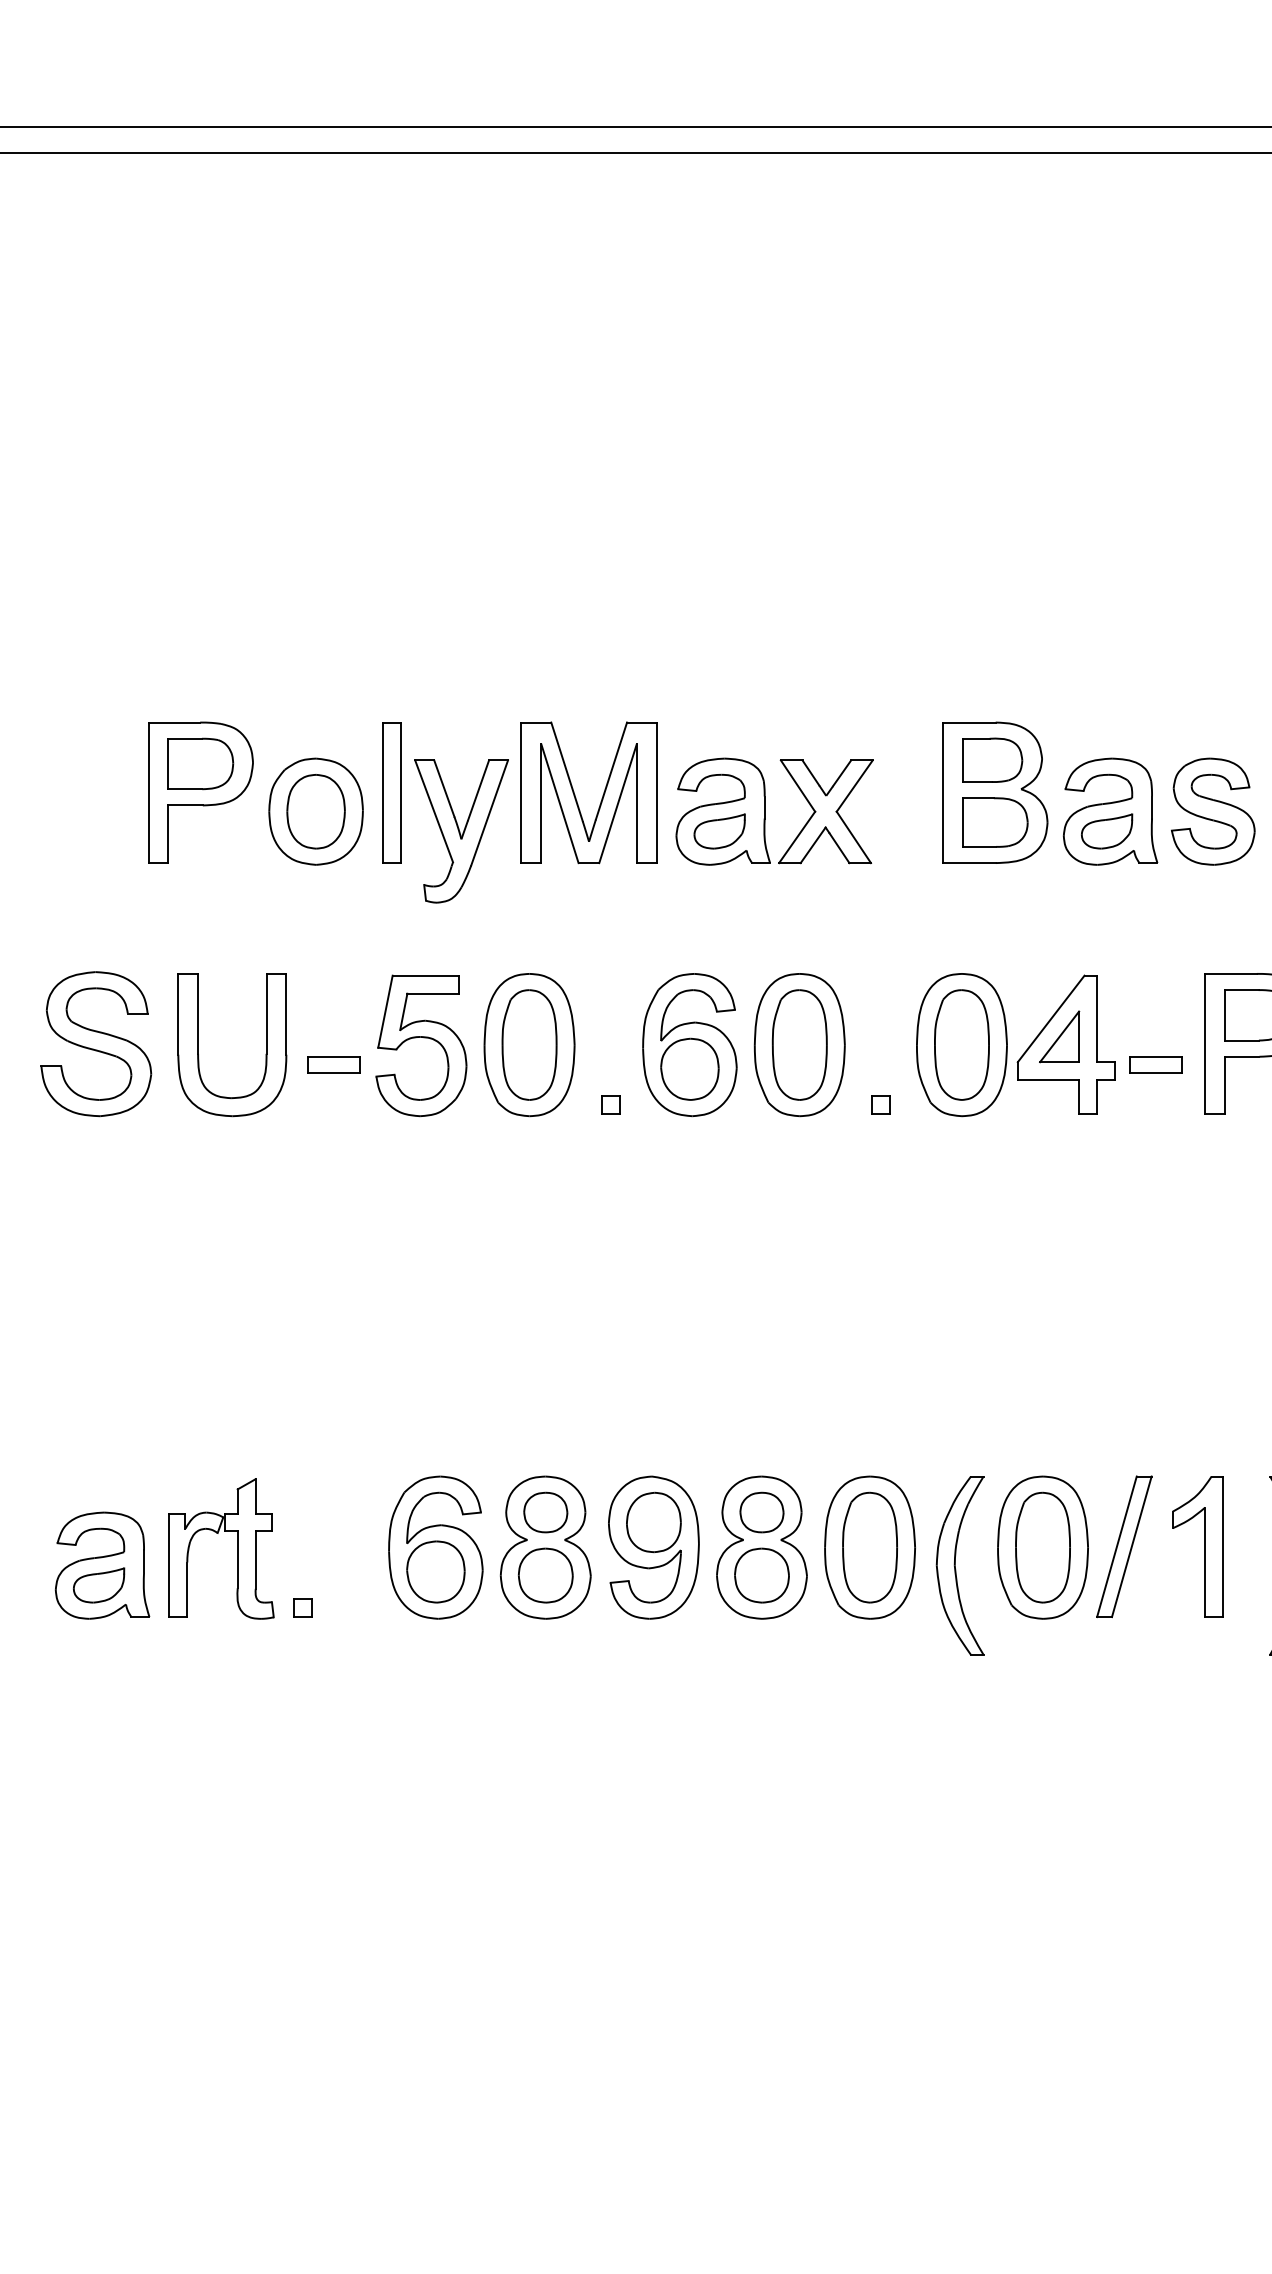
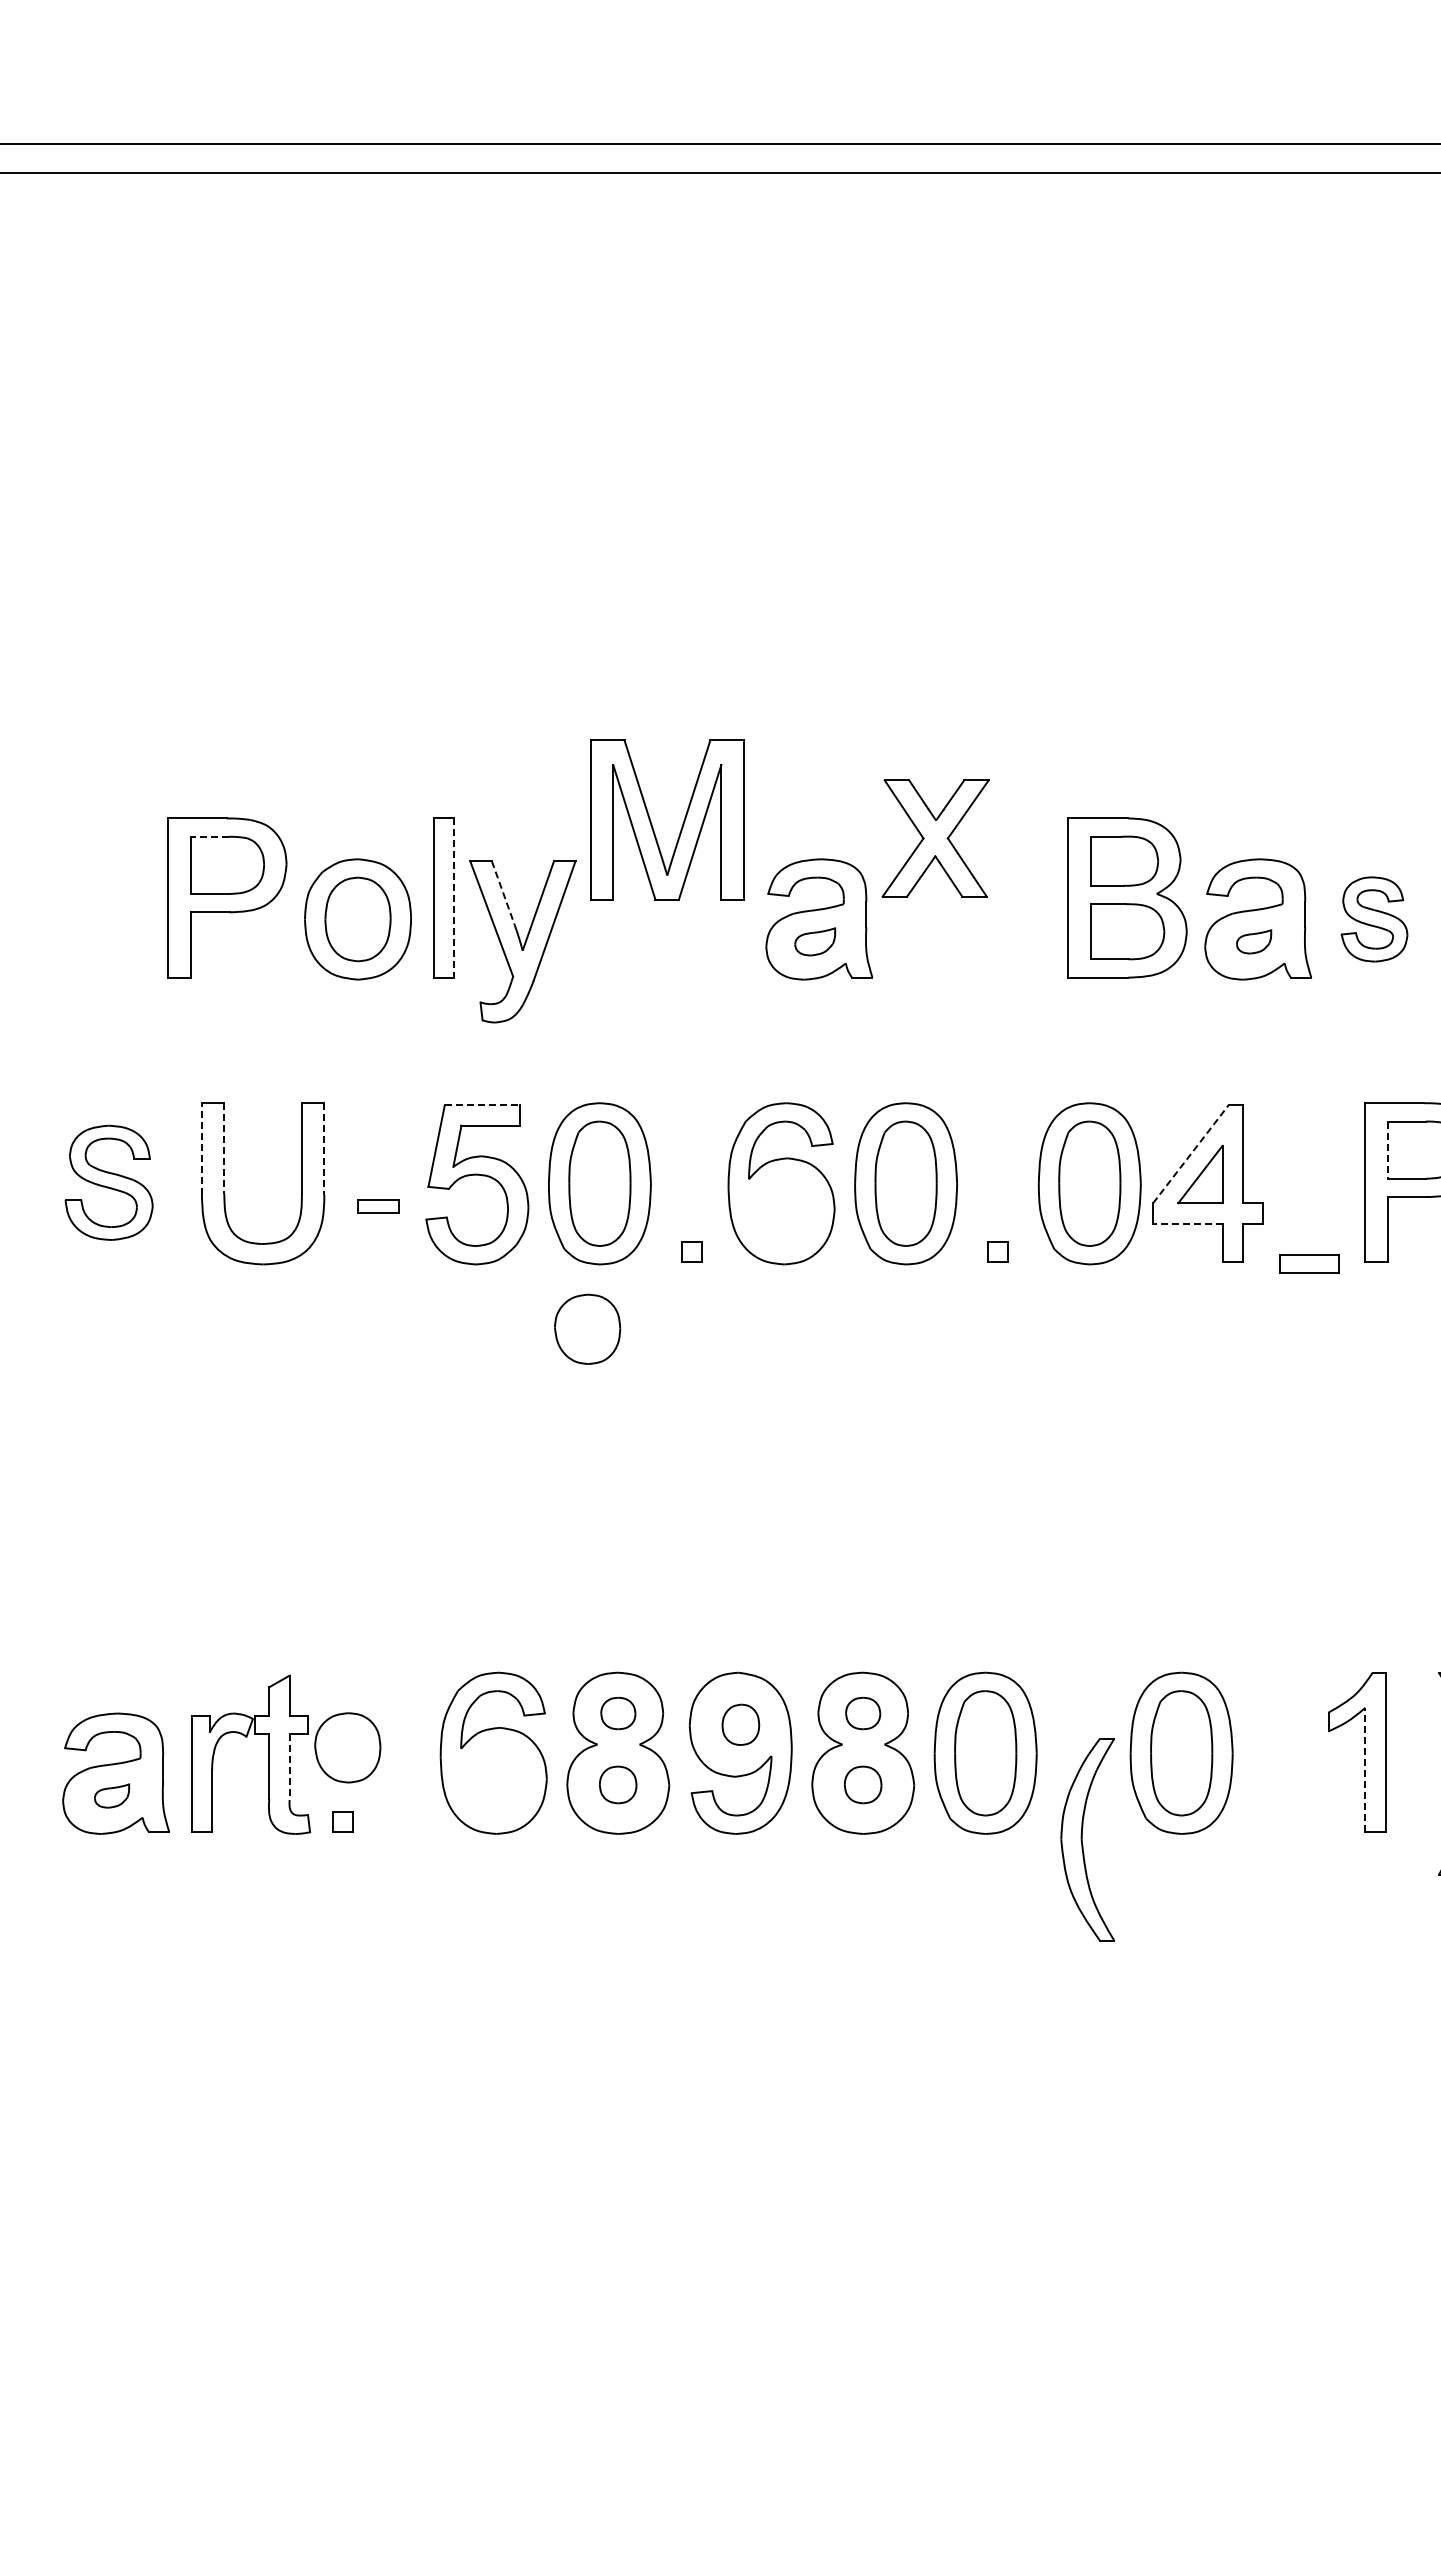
line: (184, 738) -> (209, 836), solid -> dashed
line: (444, 788) -> (503, 893), solid -> dashed
line: (401, 793) -> (454, 898), solid -> dashed
part: (602, 795) -> (682, 823), moved
part: (825, 811) -> (935, 838), moved
part: (1213, 811) -> (1374, 919), size x0.7
part: (718, 831) -> (814, 941), size x0.7
part: (1106, 831) -> (1253, 941), size x0.6
line: (425, 975) -> (482, 1105), solid -> dashed
line: (198, 1013) -> (224, 1148), solid -> dashed
line: (177, 1014) -> (201, 1149), solid -> dashed
line: (286, 1014) -> (324, 1149), solid -> dashed
line: (1224, 1015) -> (1387, 1150), solid -> dashed
line: (1050, 1019) -> (1190, 1154), solid -> dashed
part: (96, 1043) -> (109, 1182), size x0.7
part: (334, 1064) -> (378, 1205), size x0.7
part: (1155, 1064) -> (1309, 1263), moved
part: (689, 1068) -> (587, 1328), moved
line: (1048, 1080) -> (1187, 1223), solid -> dashed
part: (545, 1512) -> (618, 1713), size x0.7
part: (761, 1512) -> (862, 1713), size x0.7
part: (653, 1522) -> (740, 1724), size x0.6
part: (1124, 1546) -> (1273, 1751), removed
line: (255, 1560) -> (289, 1767), solid -> dashed
line: (1205, 1561) -> (1365, 1769), solid -> dashed
part: (959, 1565) -> (1087, 1839), moved
part: (435, 1571) -> (347, 1747), moved
part: (545, 1575) -> (617, 1784), size x0.6
part: (761, 1575) -> (862, 1784), size x0.6
part: (98, 1584) -> (111, 1795), size x0.6

